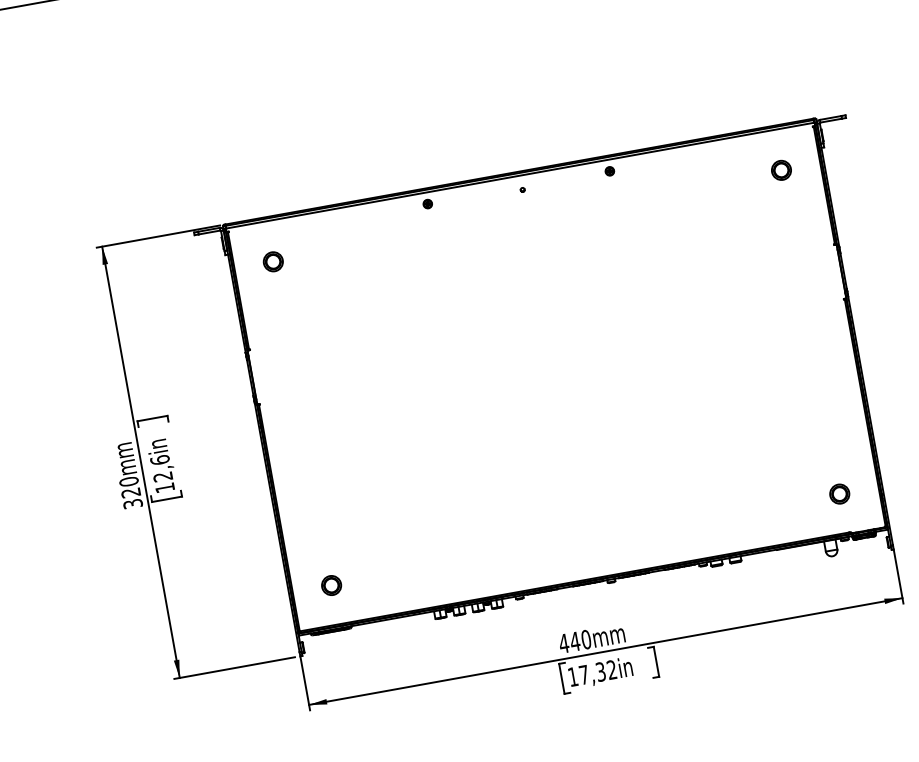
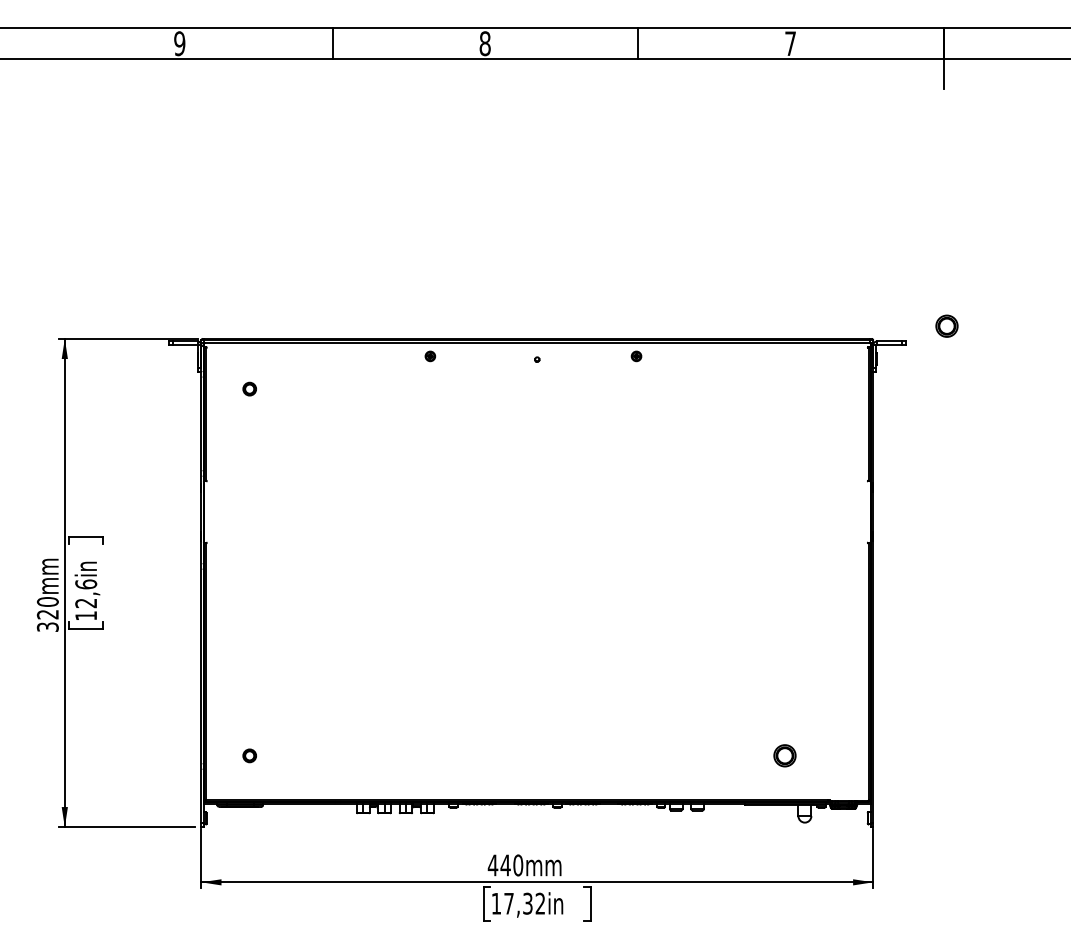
part: (780, 169) -> (946, 325), moved
part: (273, 261) -> (249, 388), size x0.6
part: (839, 493) -> (784, 755), moved
part: (331, 585) -> (249, 755), size x0.6

